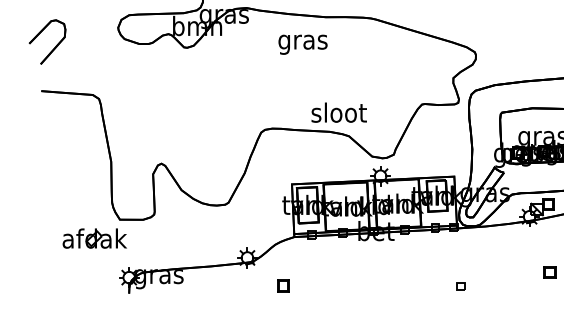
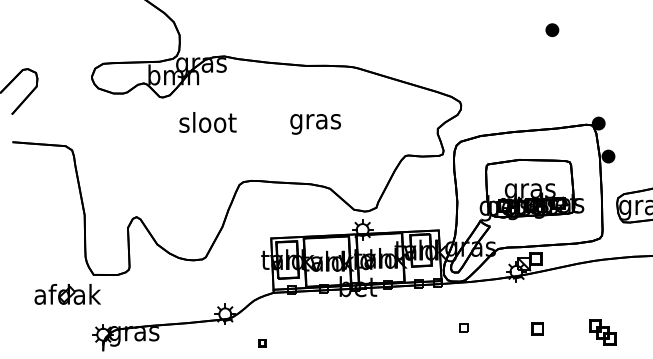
text: (302, 44) -> (315, 124), moved
text: (338, 112) -> (207, 122), moved
part: (283, 285) -> (262, 342), size x0.6
part: (460, 286) -> (463, 327), moved

